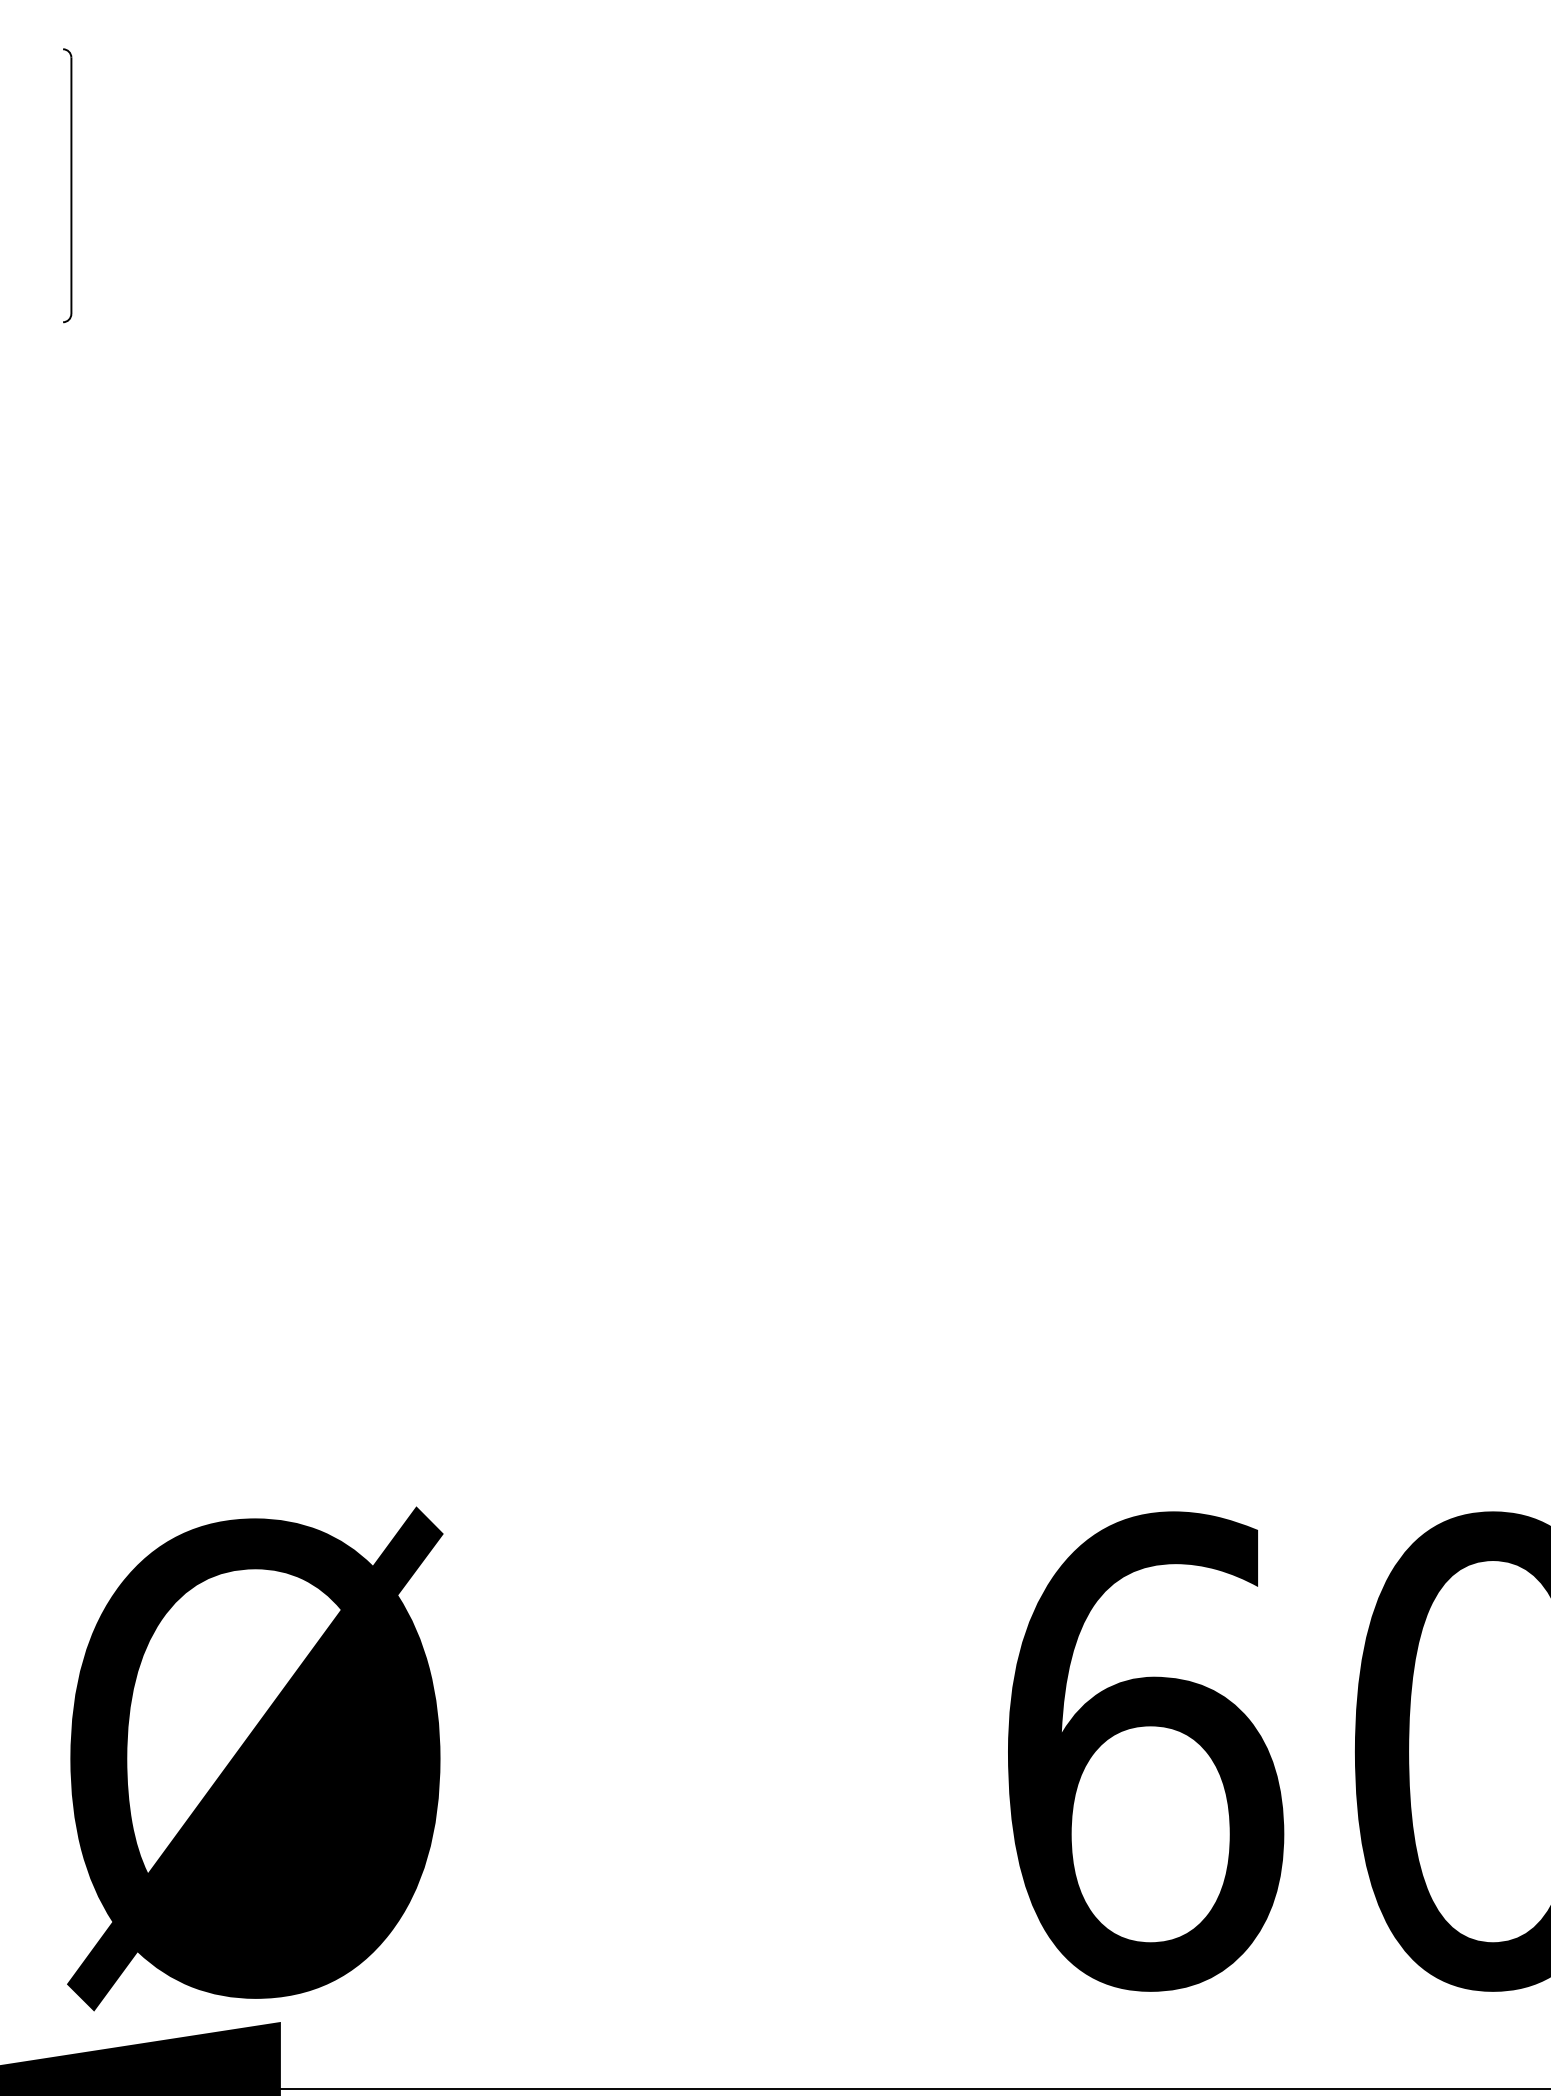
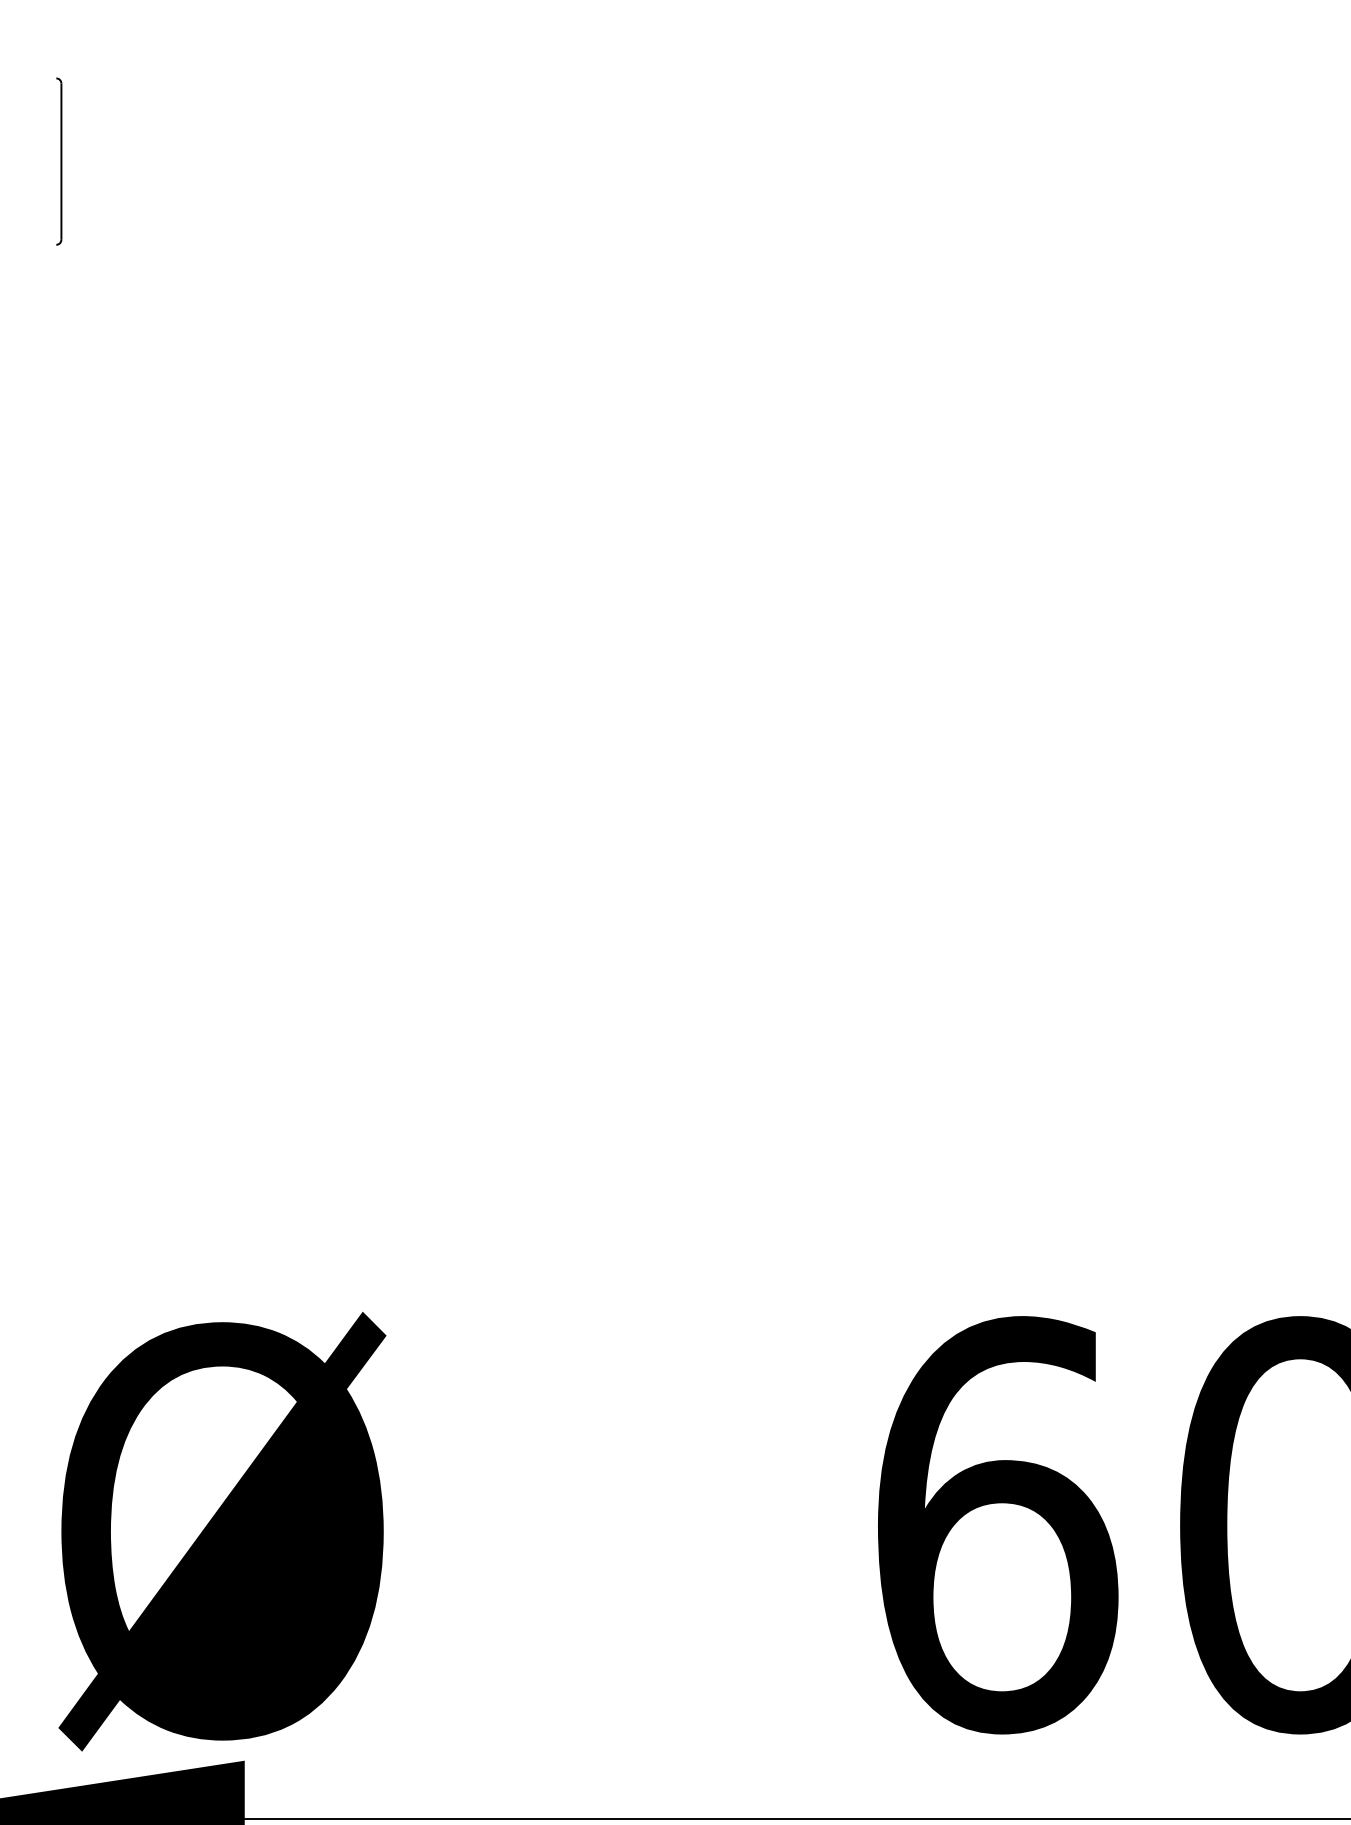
part: (67, 185) -> (58, 161), size x0.7

